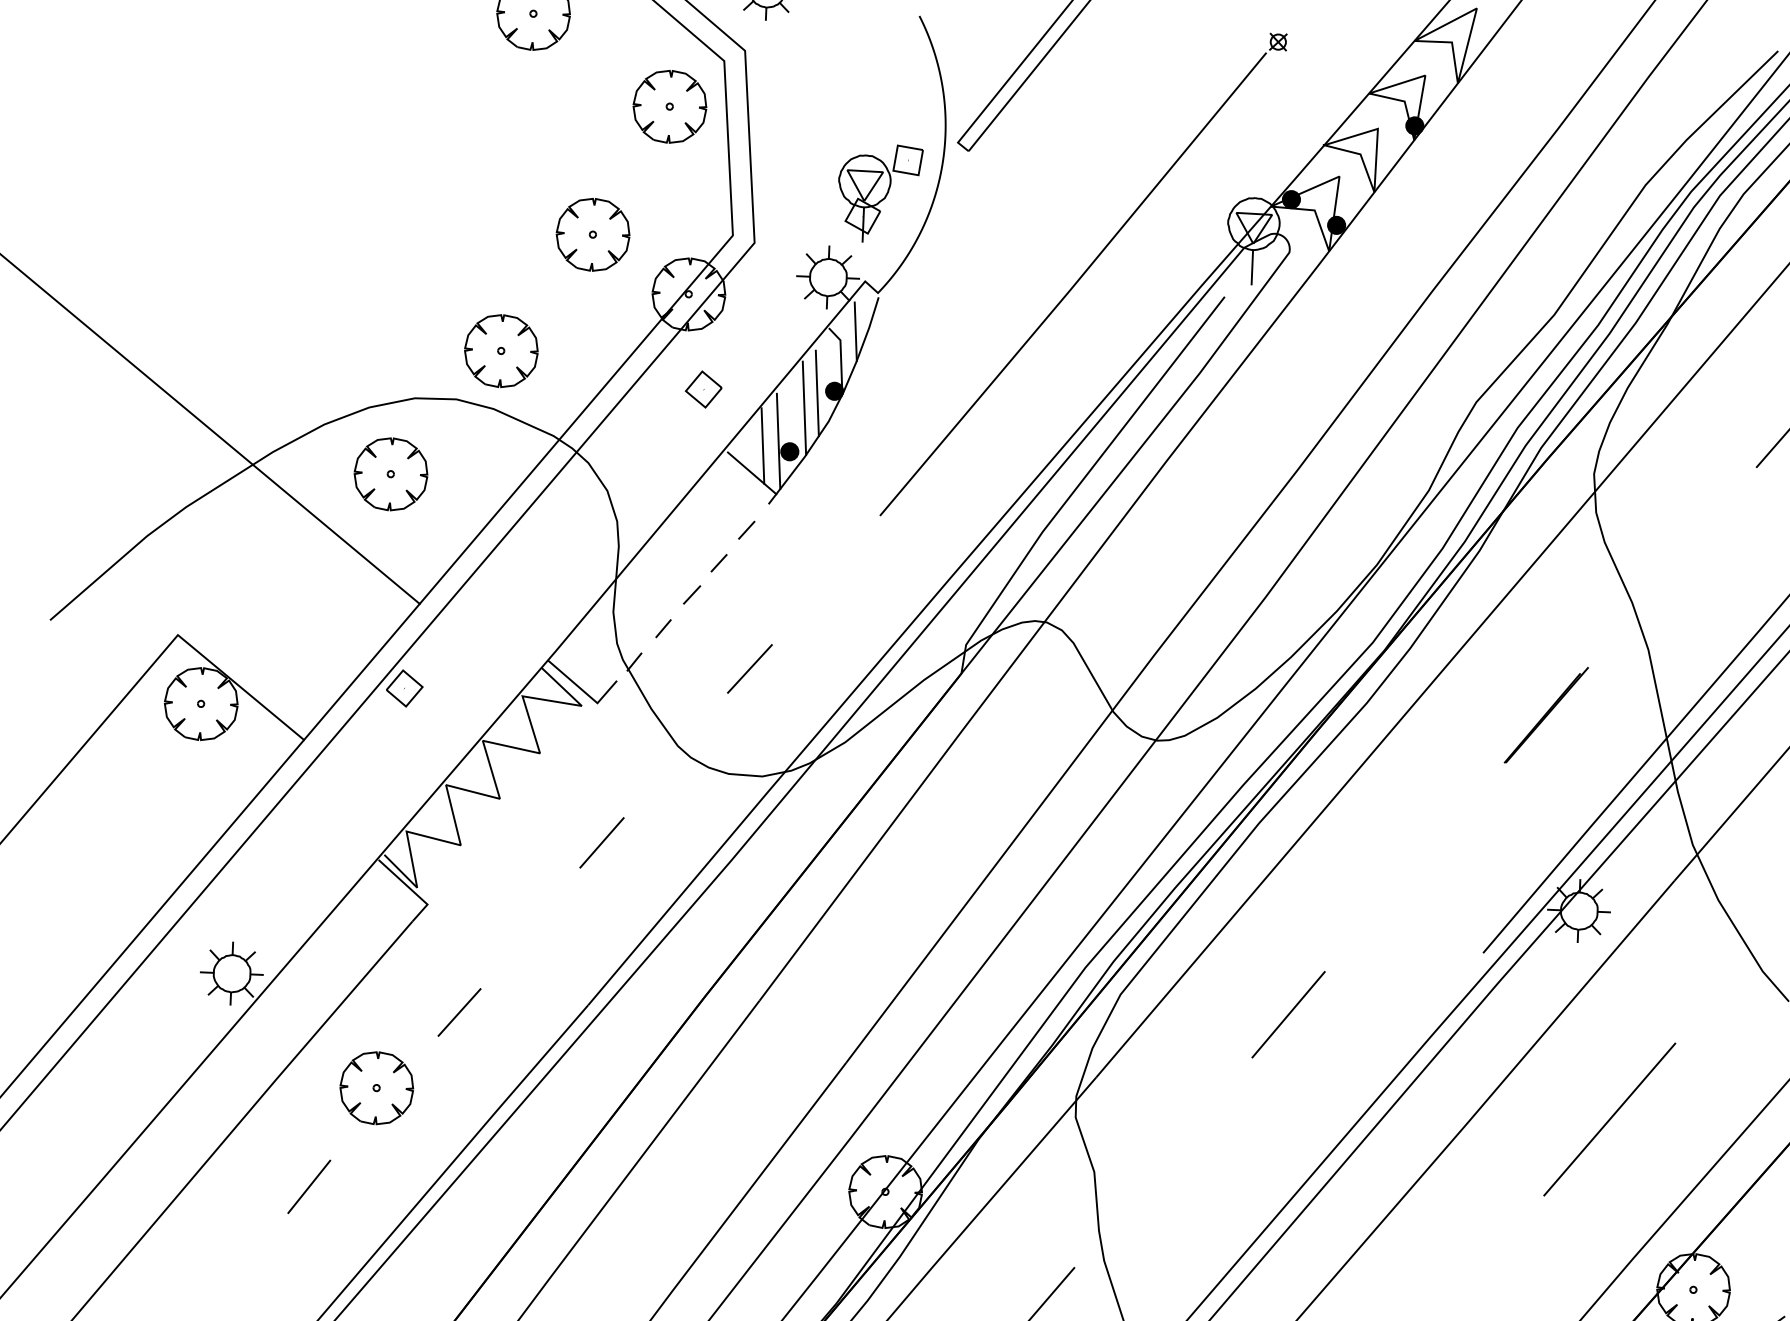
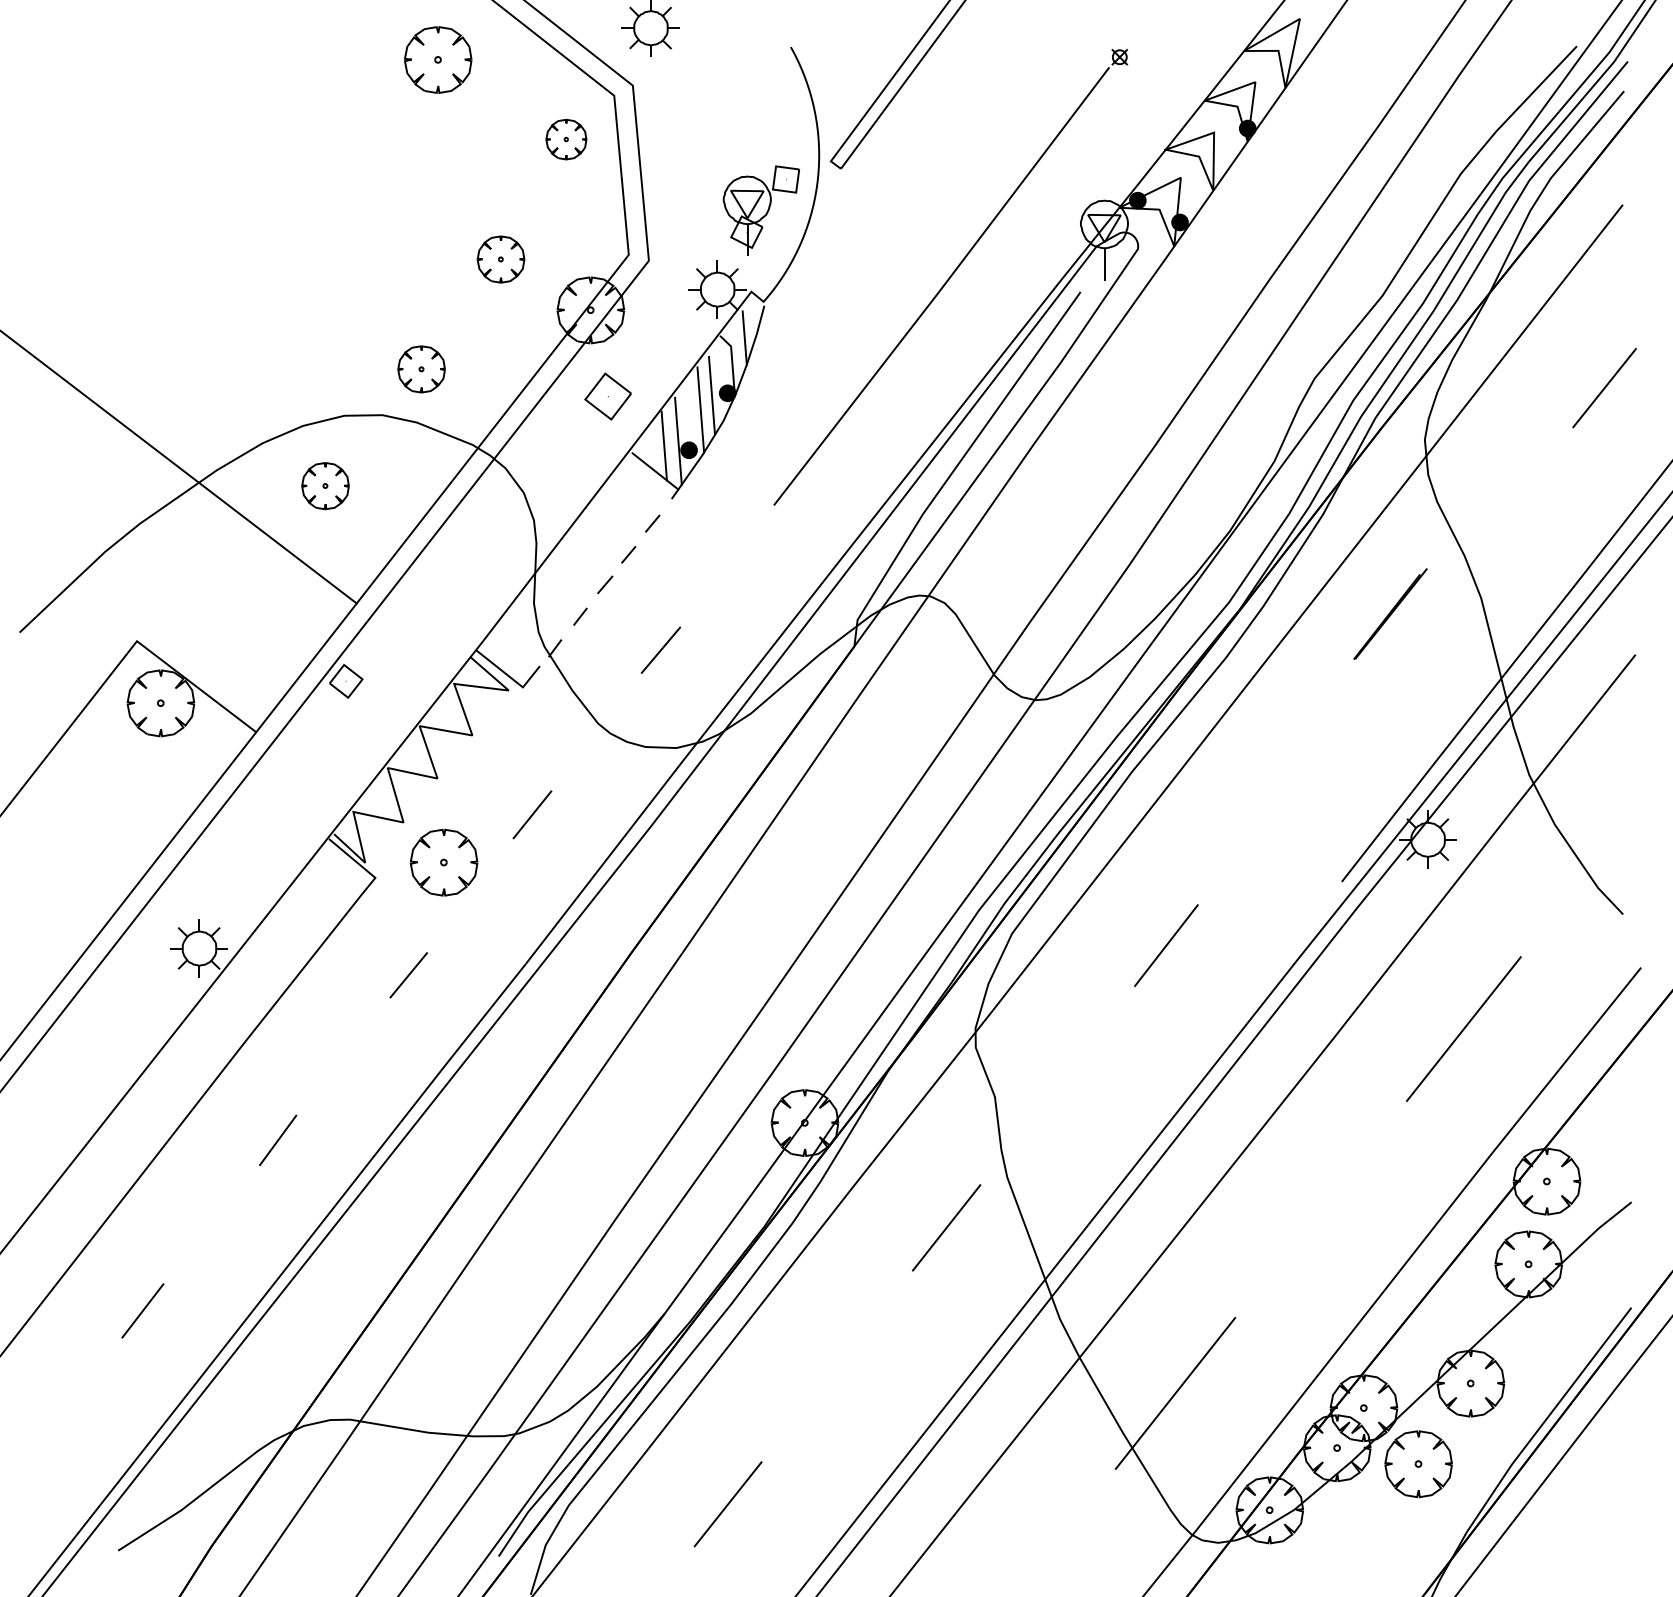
part: (670, 106) -> (566, 139), size x0.6
part: (592, 234) -> (500, 259), size x0.7
part: (501, 351) -> (421, 369), size x0.7
part: (703, 389) -> (607, 396), size x1.4
part: (391, 473) -> (325, 485), size x0.7
line: (1546, 714) -> (1390, 613), moved
part: (376, 1088) -> (443, 862), moved

